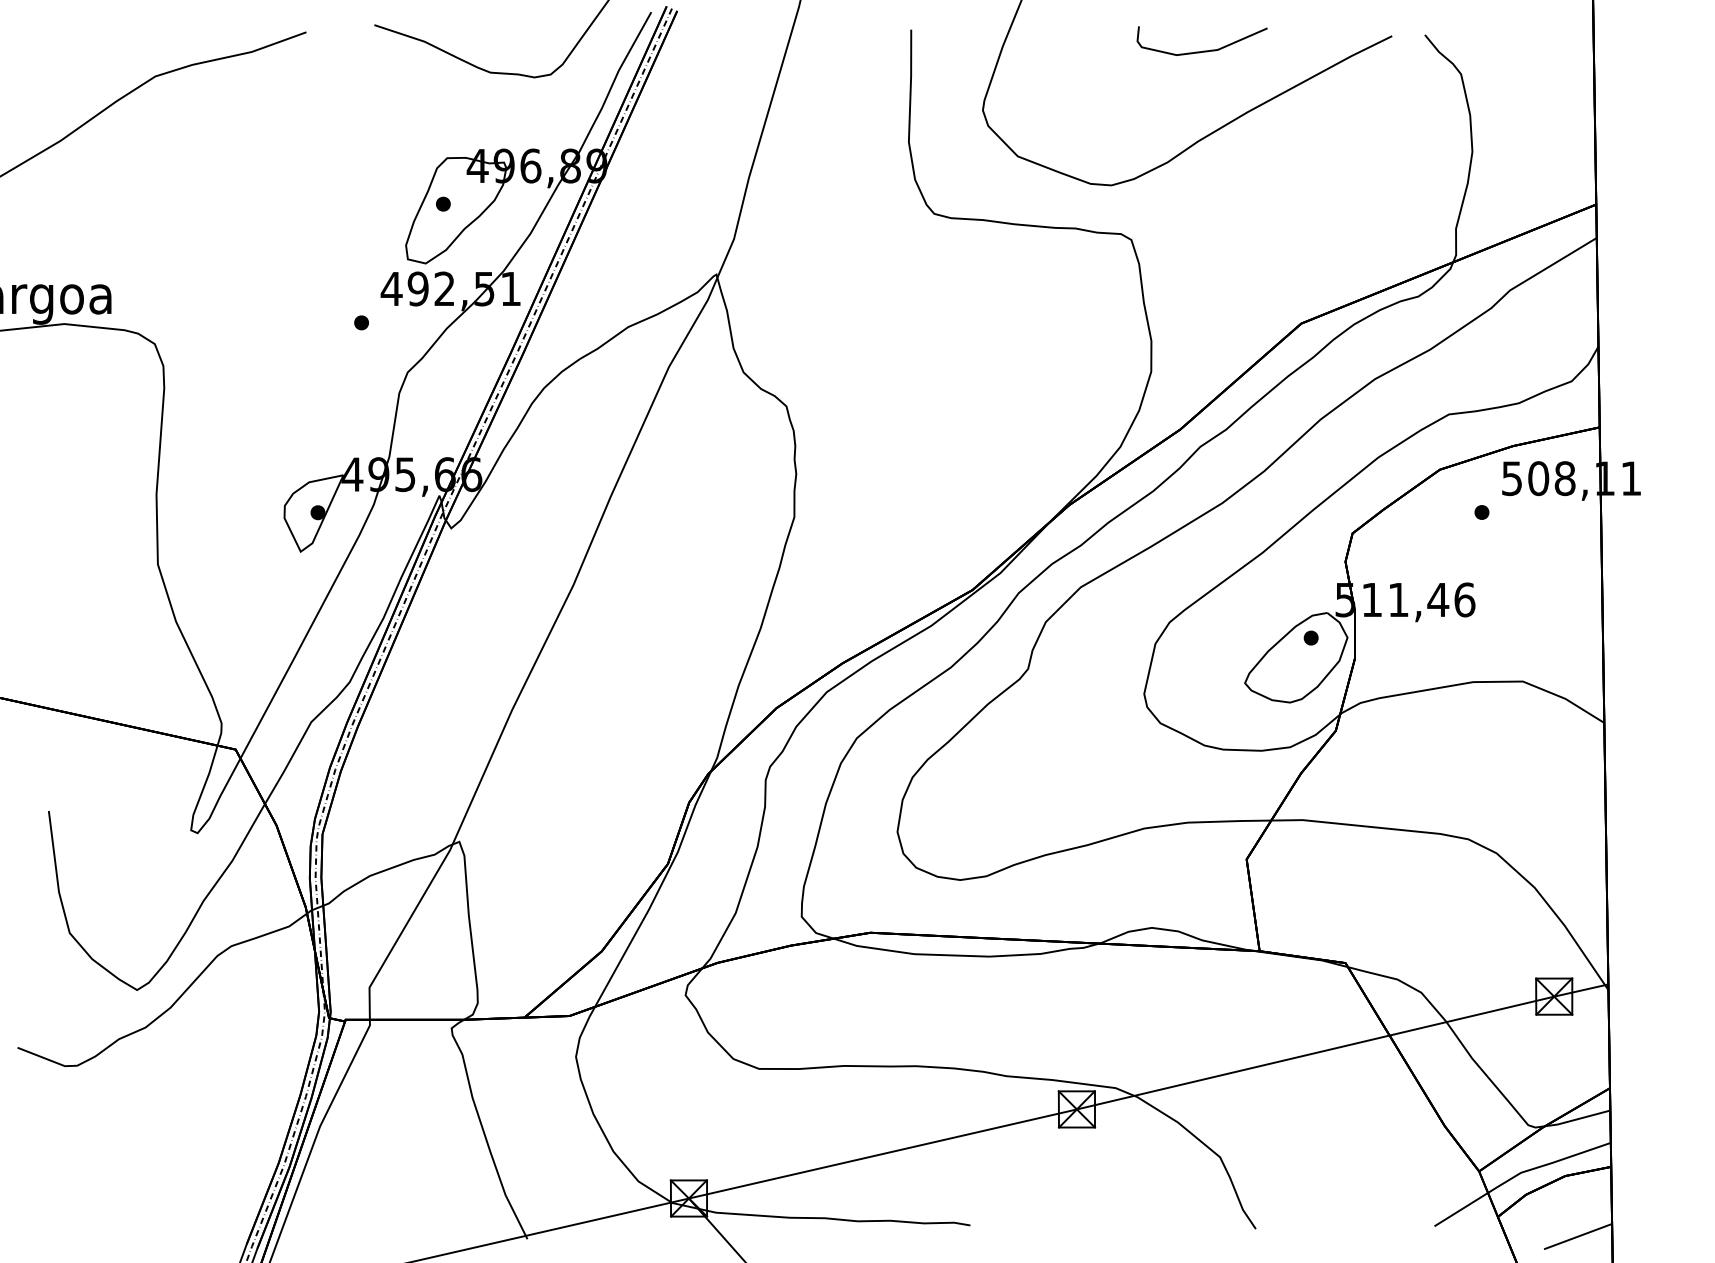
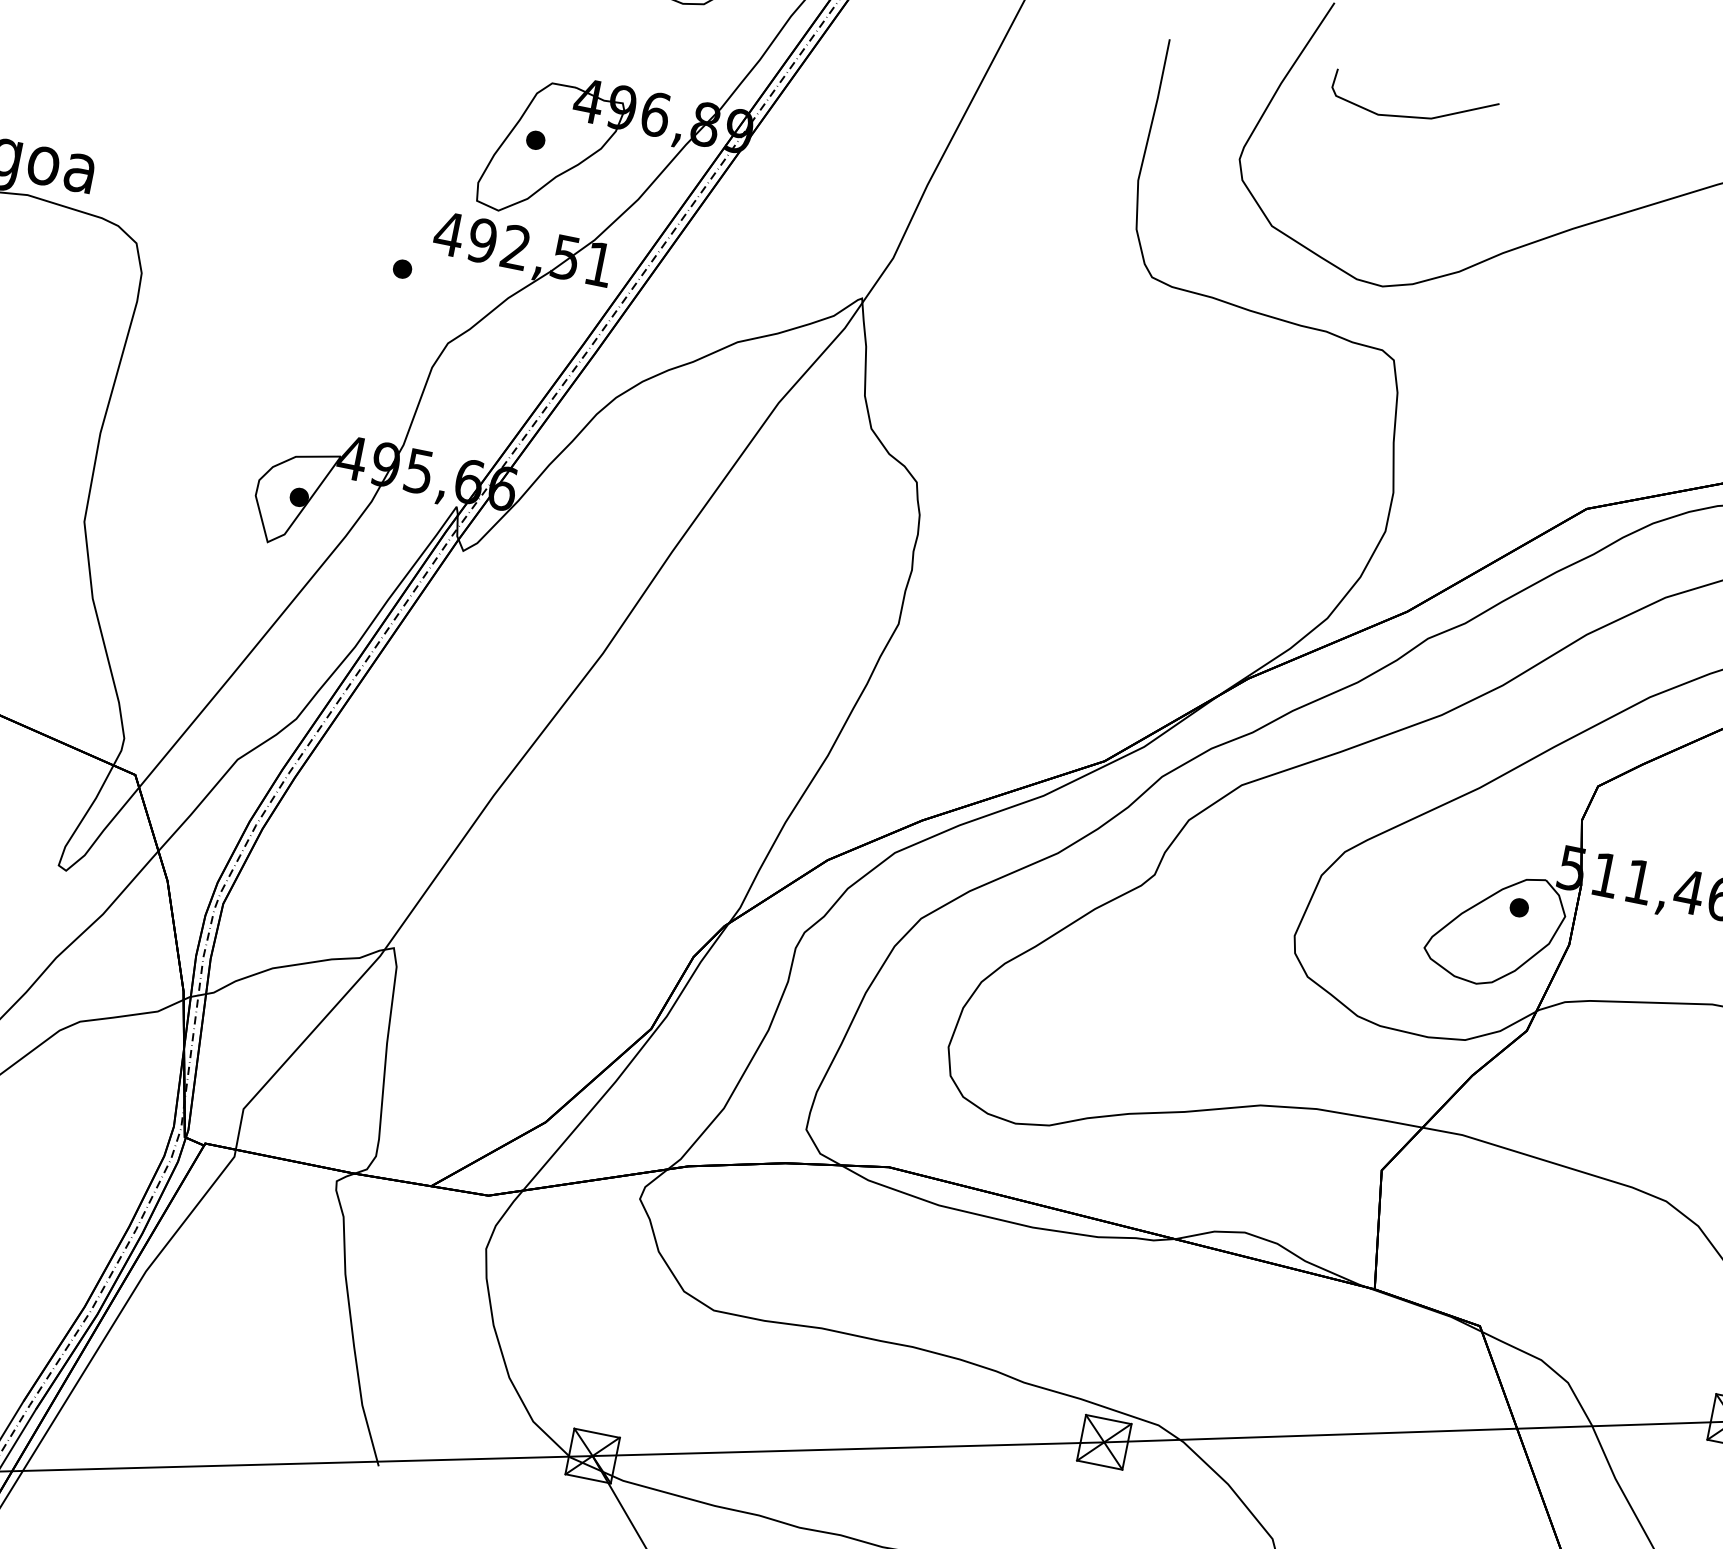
curve: (1203, 50) -> (1413, 115), moved

